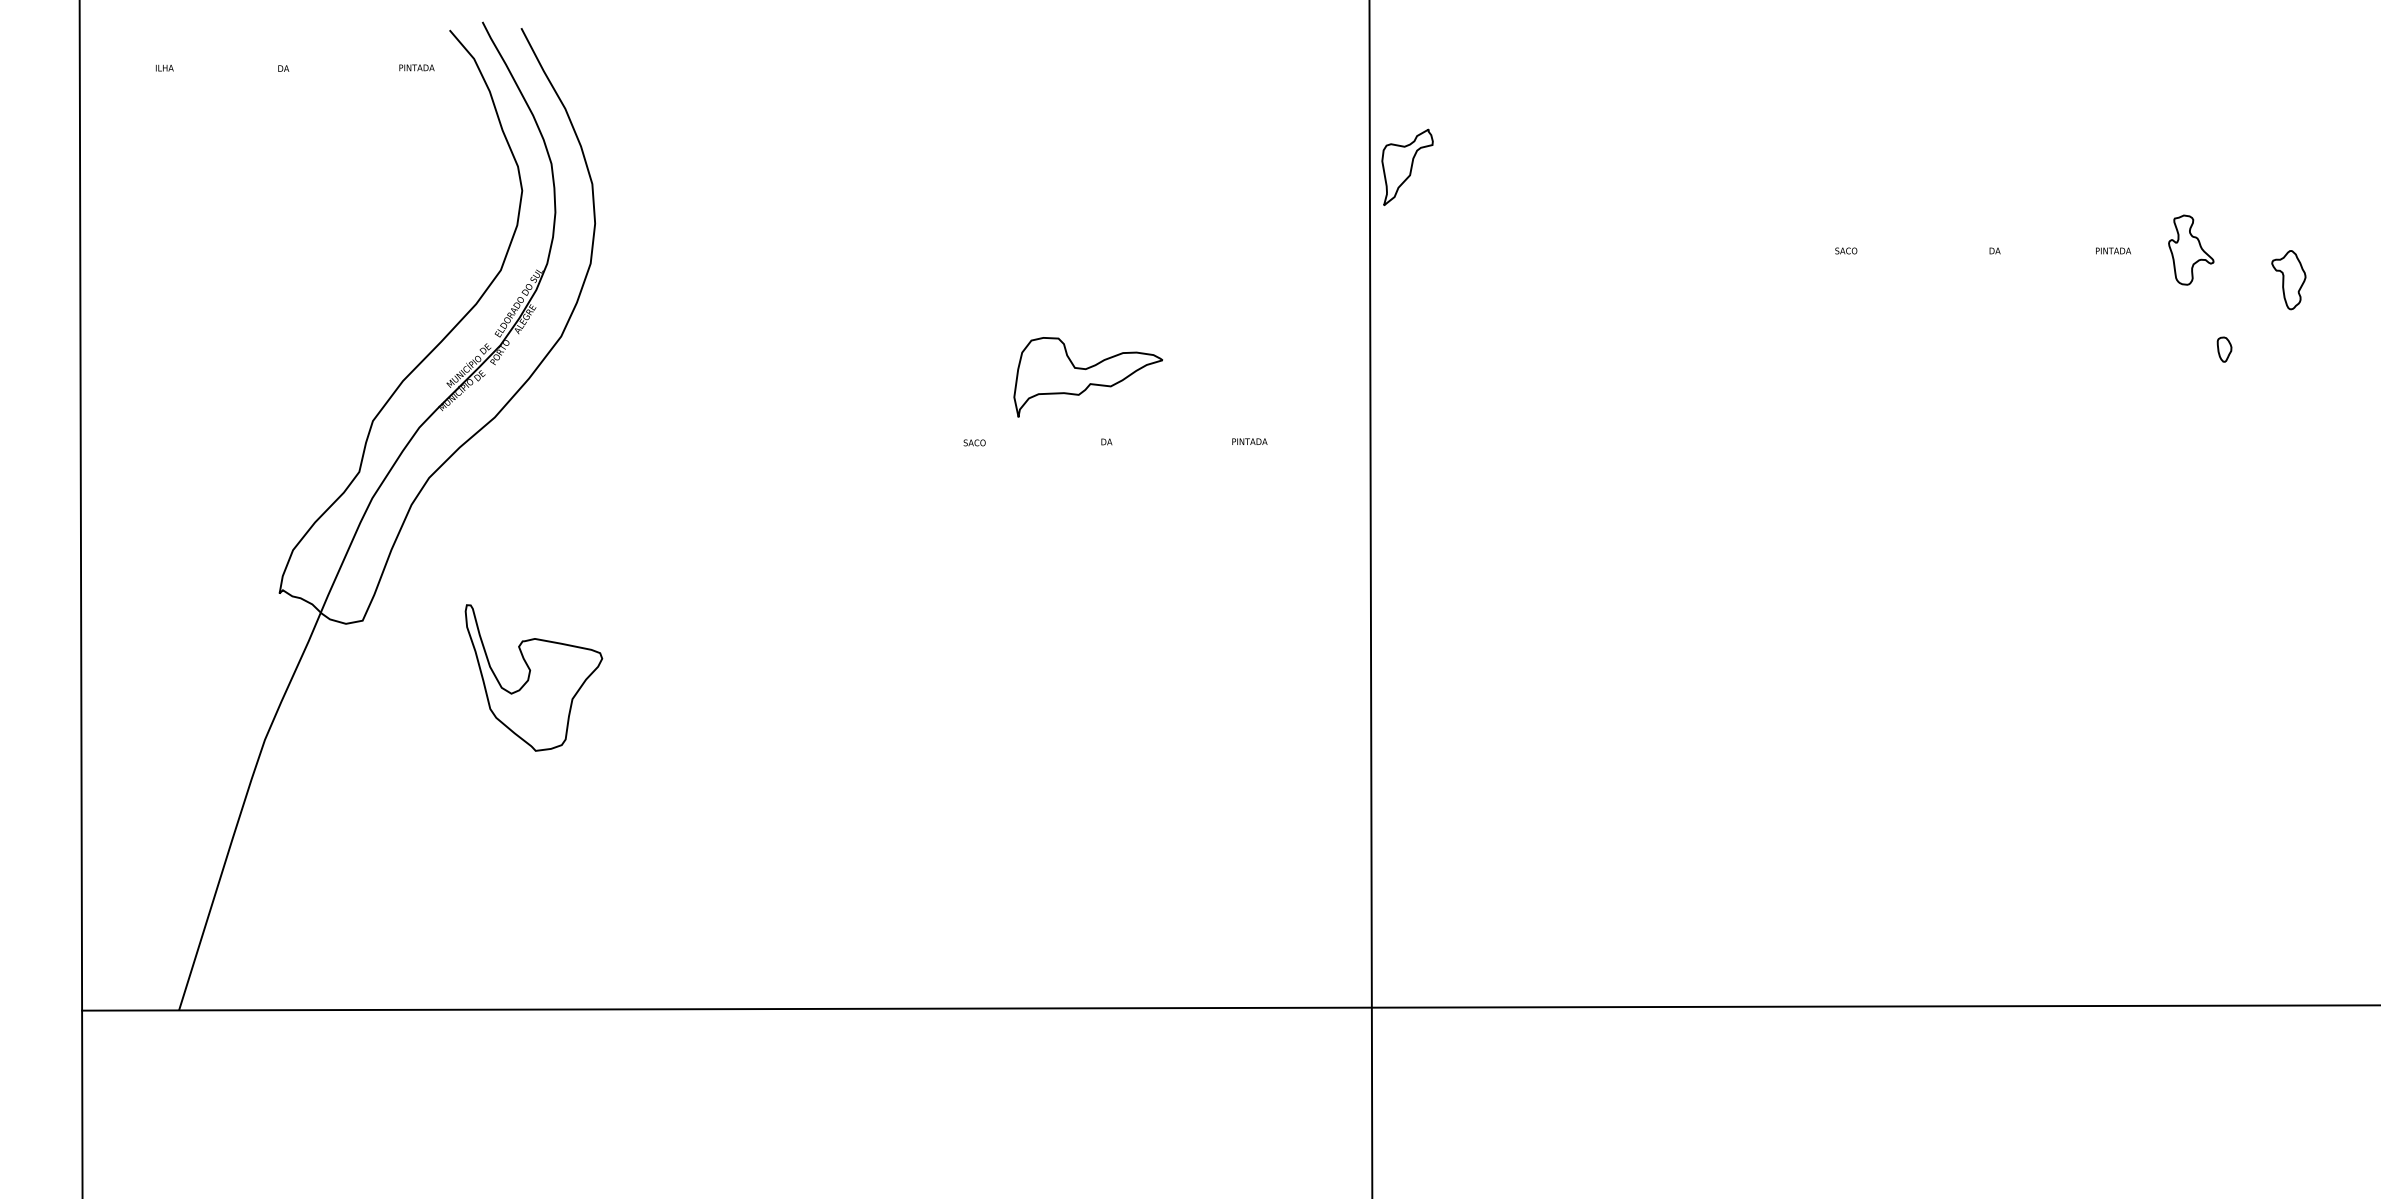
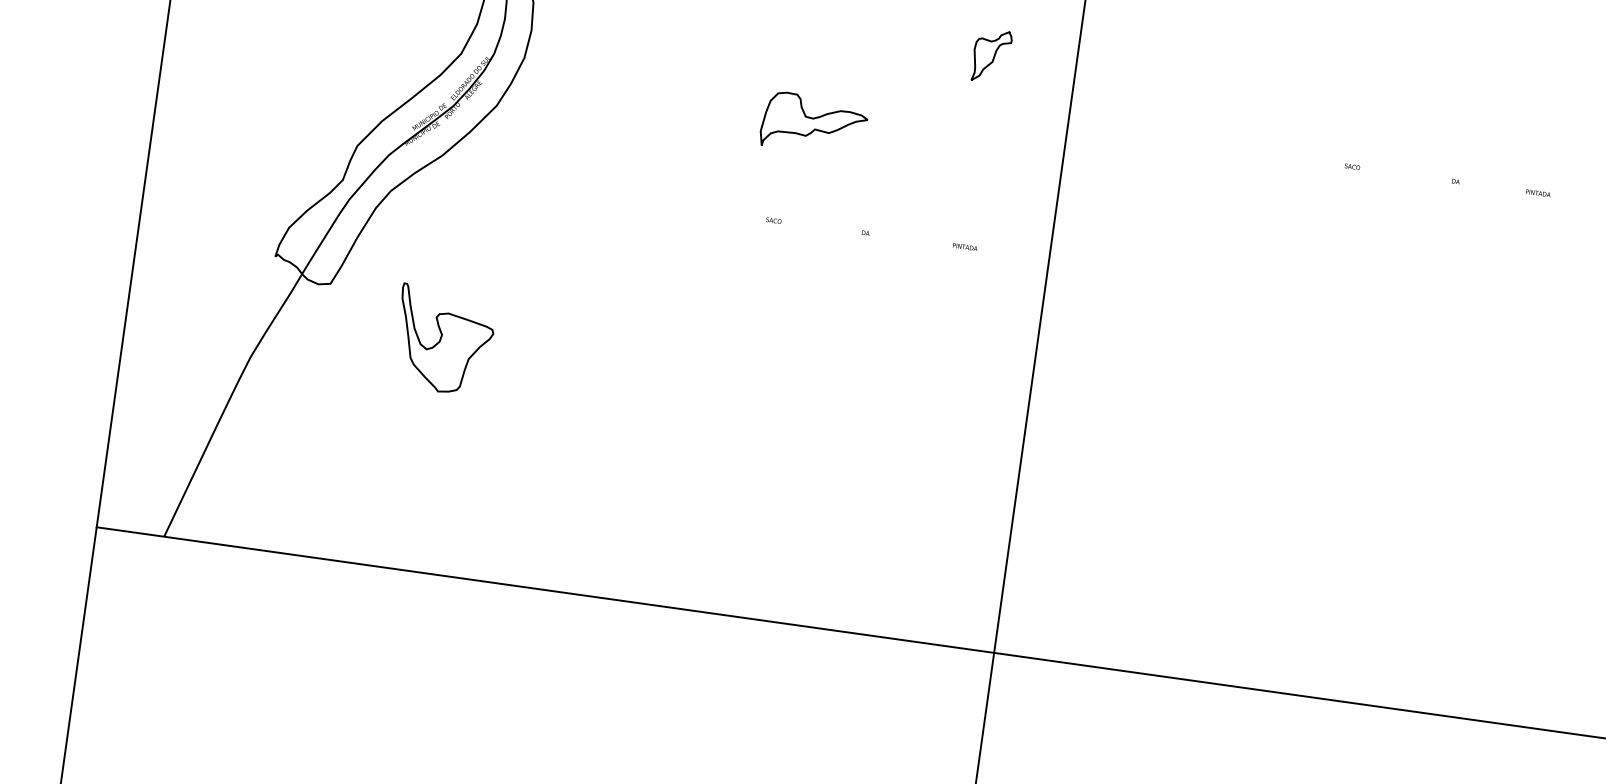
part: (1407, 166) -> (991, 55), moved
text: (1982, 250) -> (1447, 180), moved
part: (1088, 377) -> (814, 124), moved

